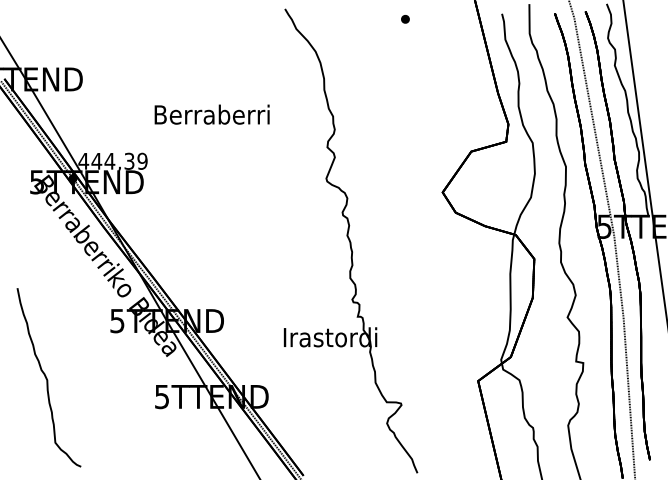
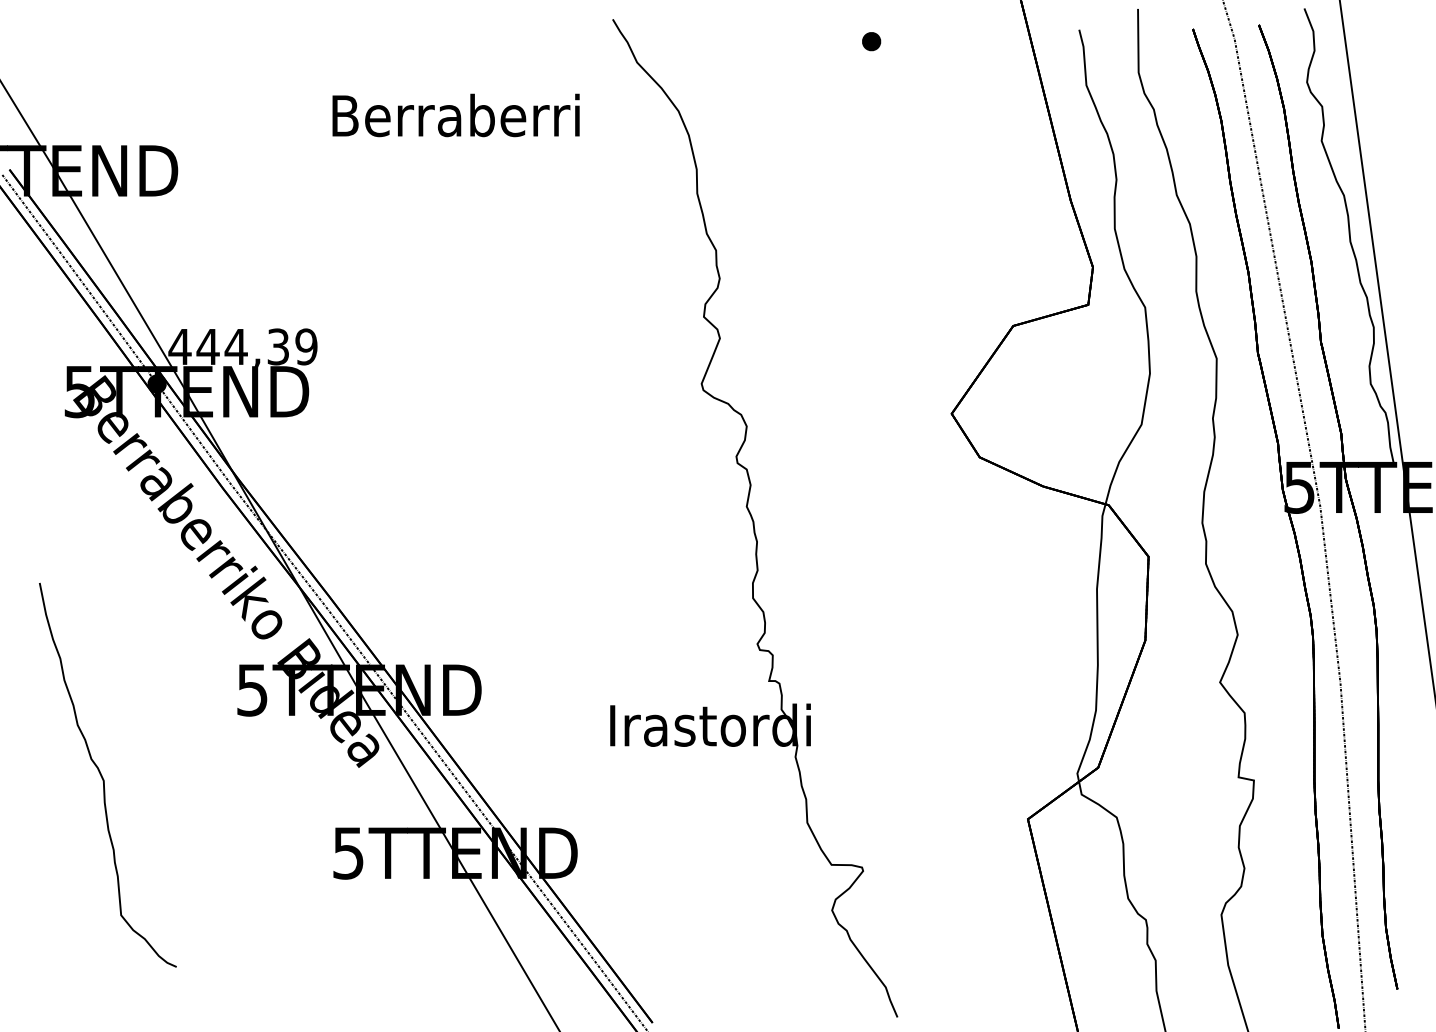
text: (211, 114) -> (454, 115), moved
curve: (47, 378) -> (104, 777), moved

